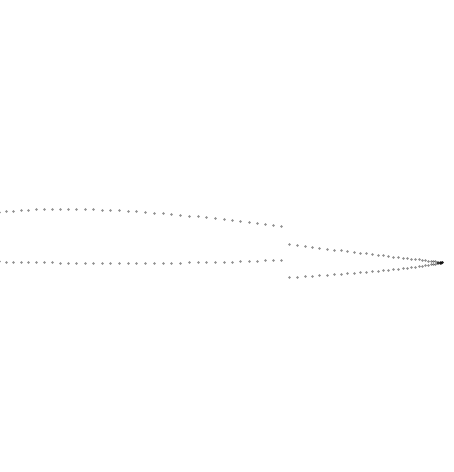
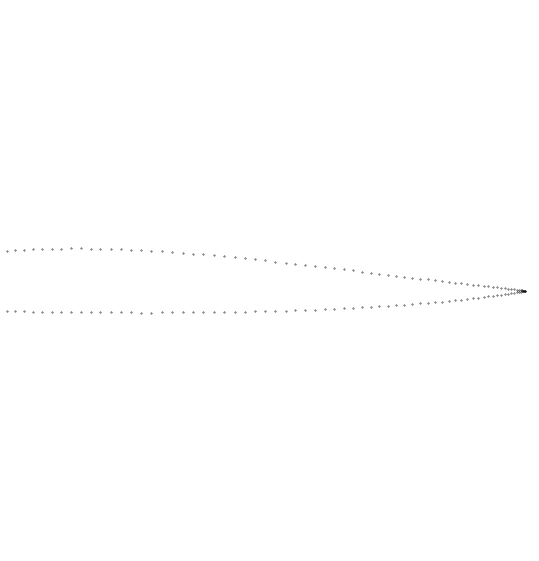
part: (366, 254) -> (435, 281), moved

